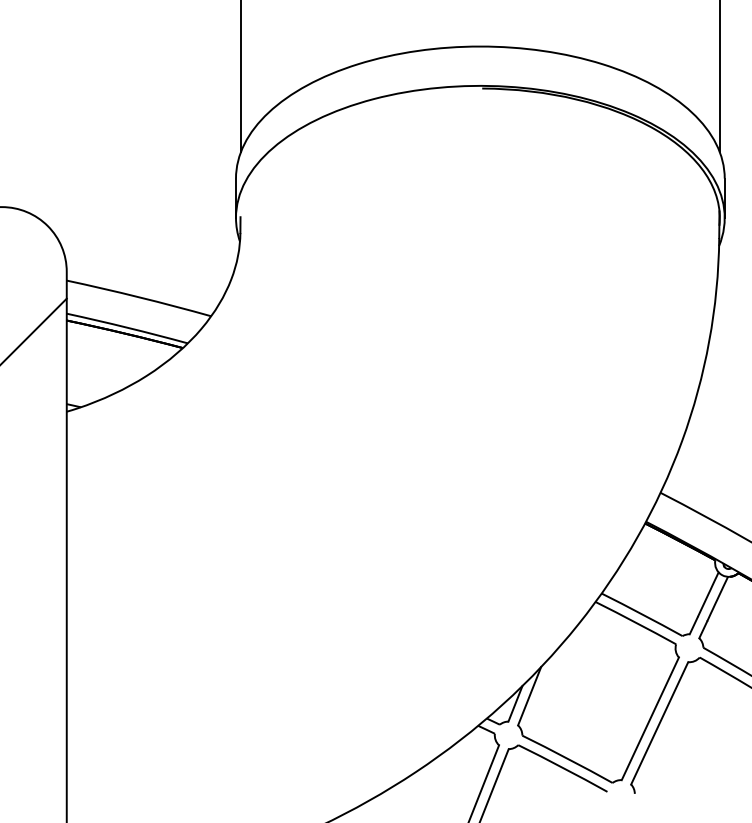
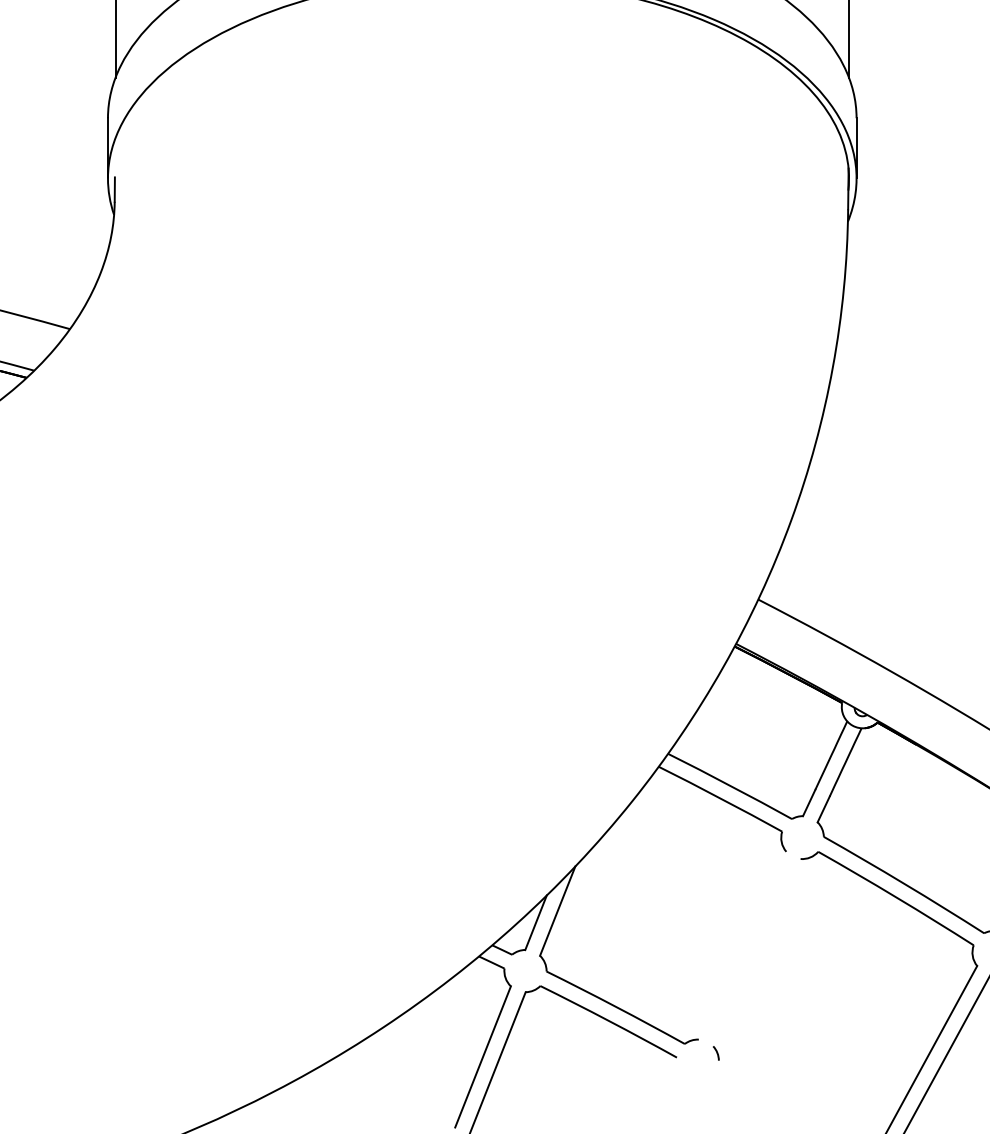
line: (649, 718) -> (741, 945), removed
line: (659, 723) -> (756, 952), removed

